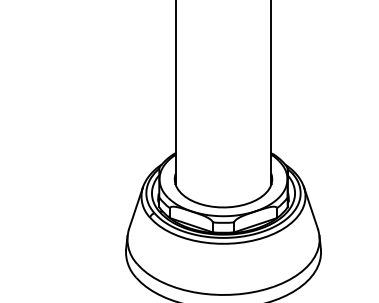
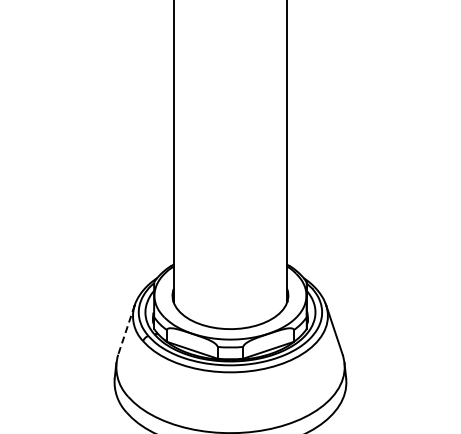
line: (136, 208) -> (126, 330), solid -> dashed

